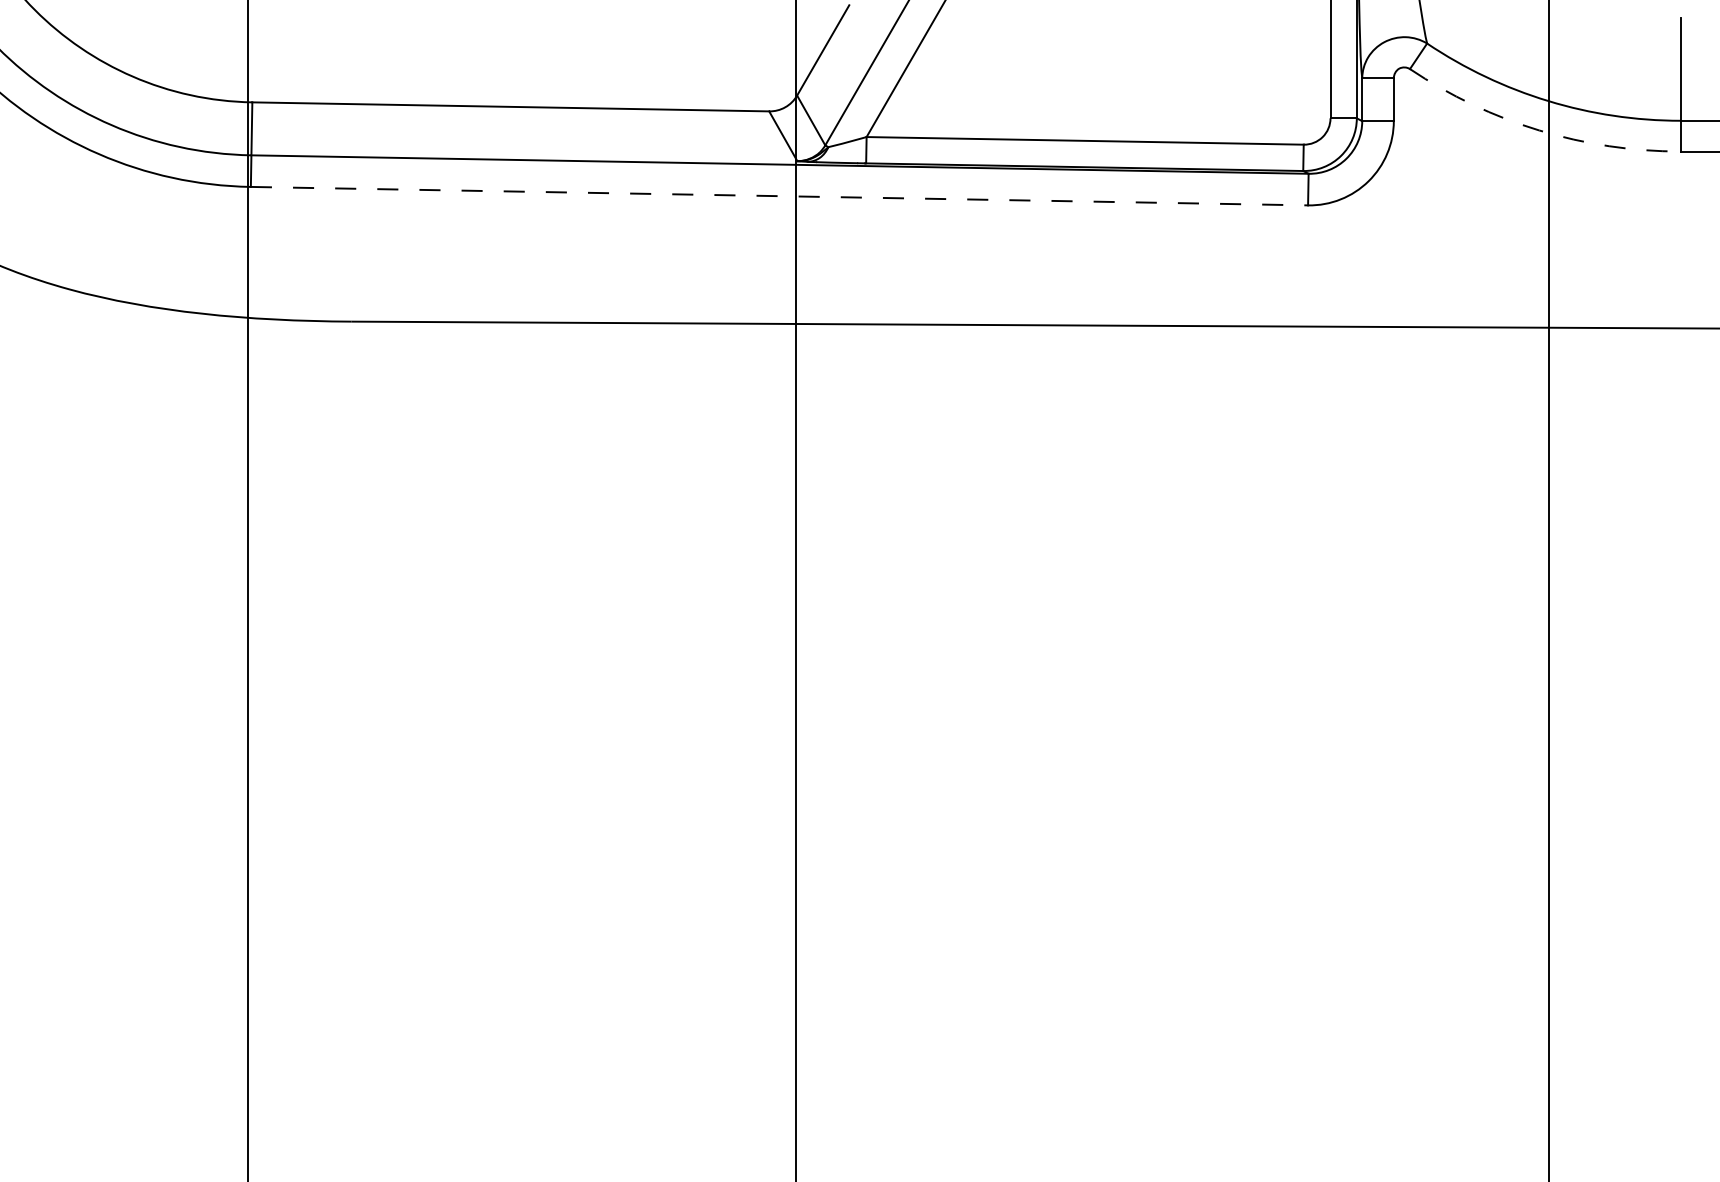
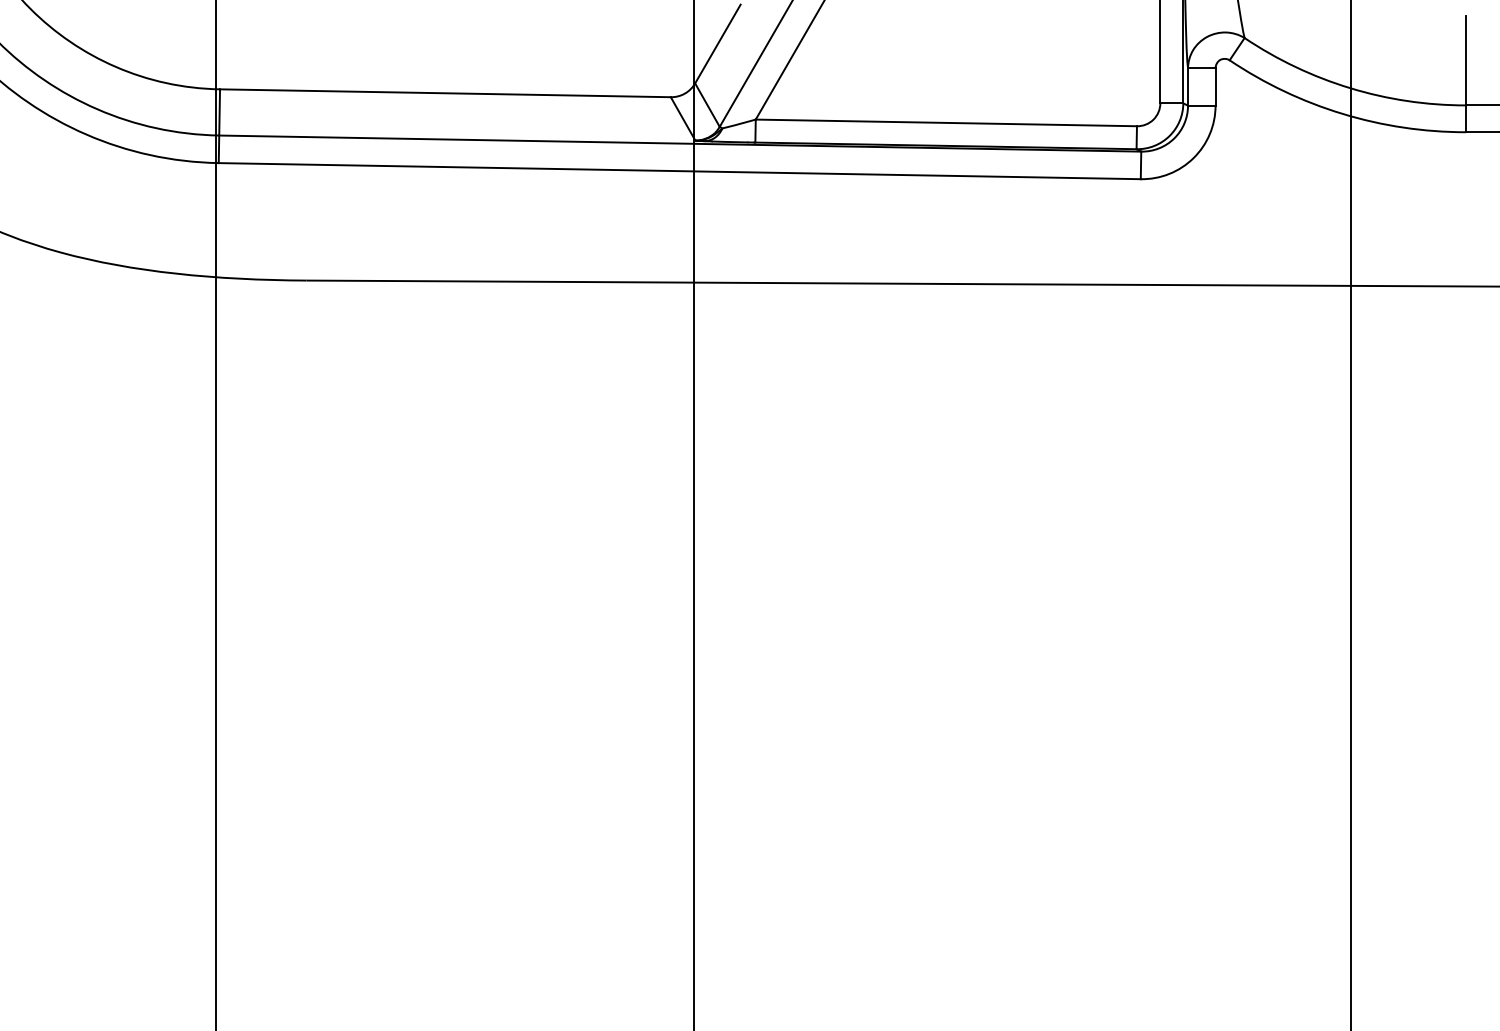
arc: (1539, 130) -> (1342, 113), dashed -> solid
line: (780, 196) -> (680, 171), dashed -> solid

